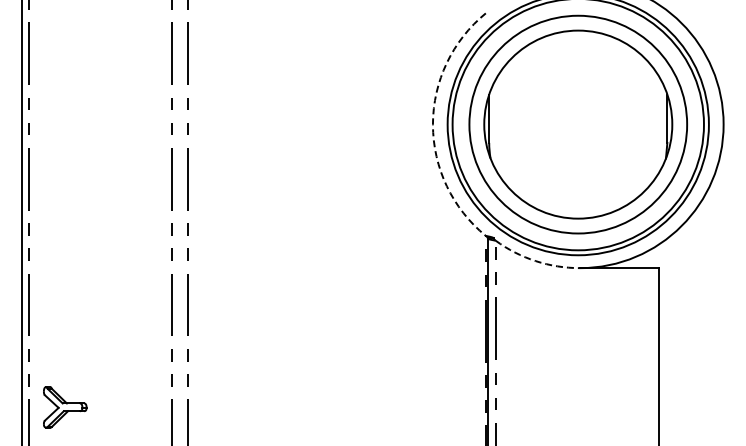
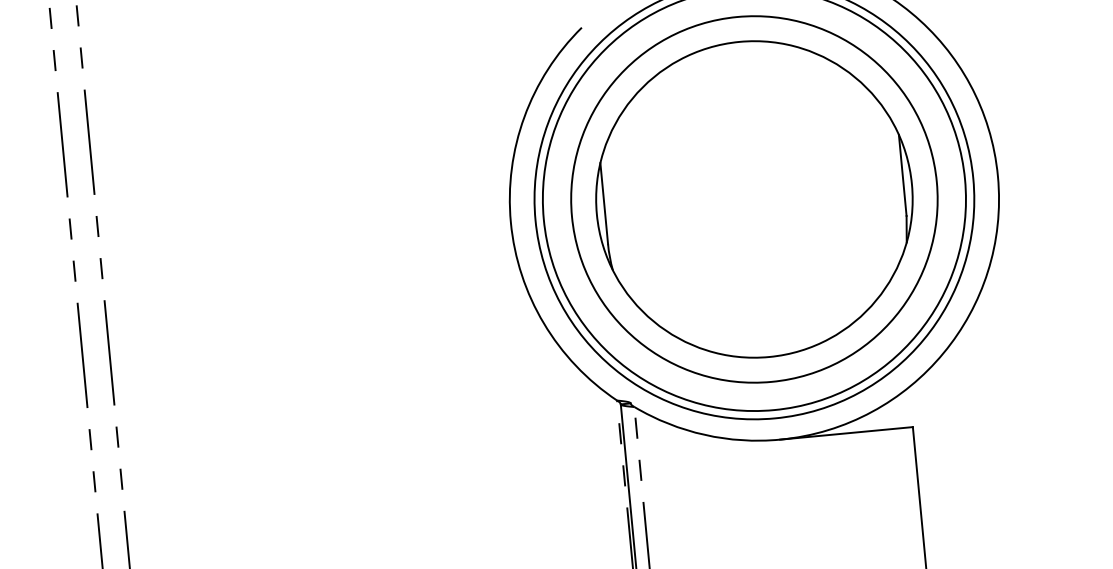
arc: (432, 124) -> (510, 222), dashed -> solid
arc: (535, 261) -> (704, 435), dashed -> solid

